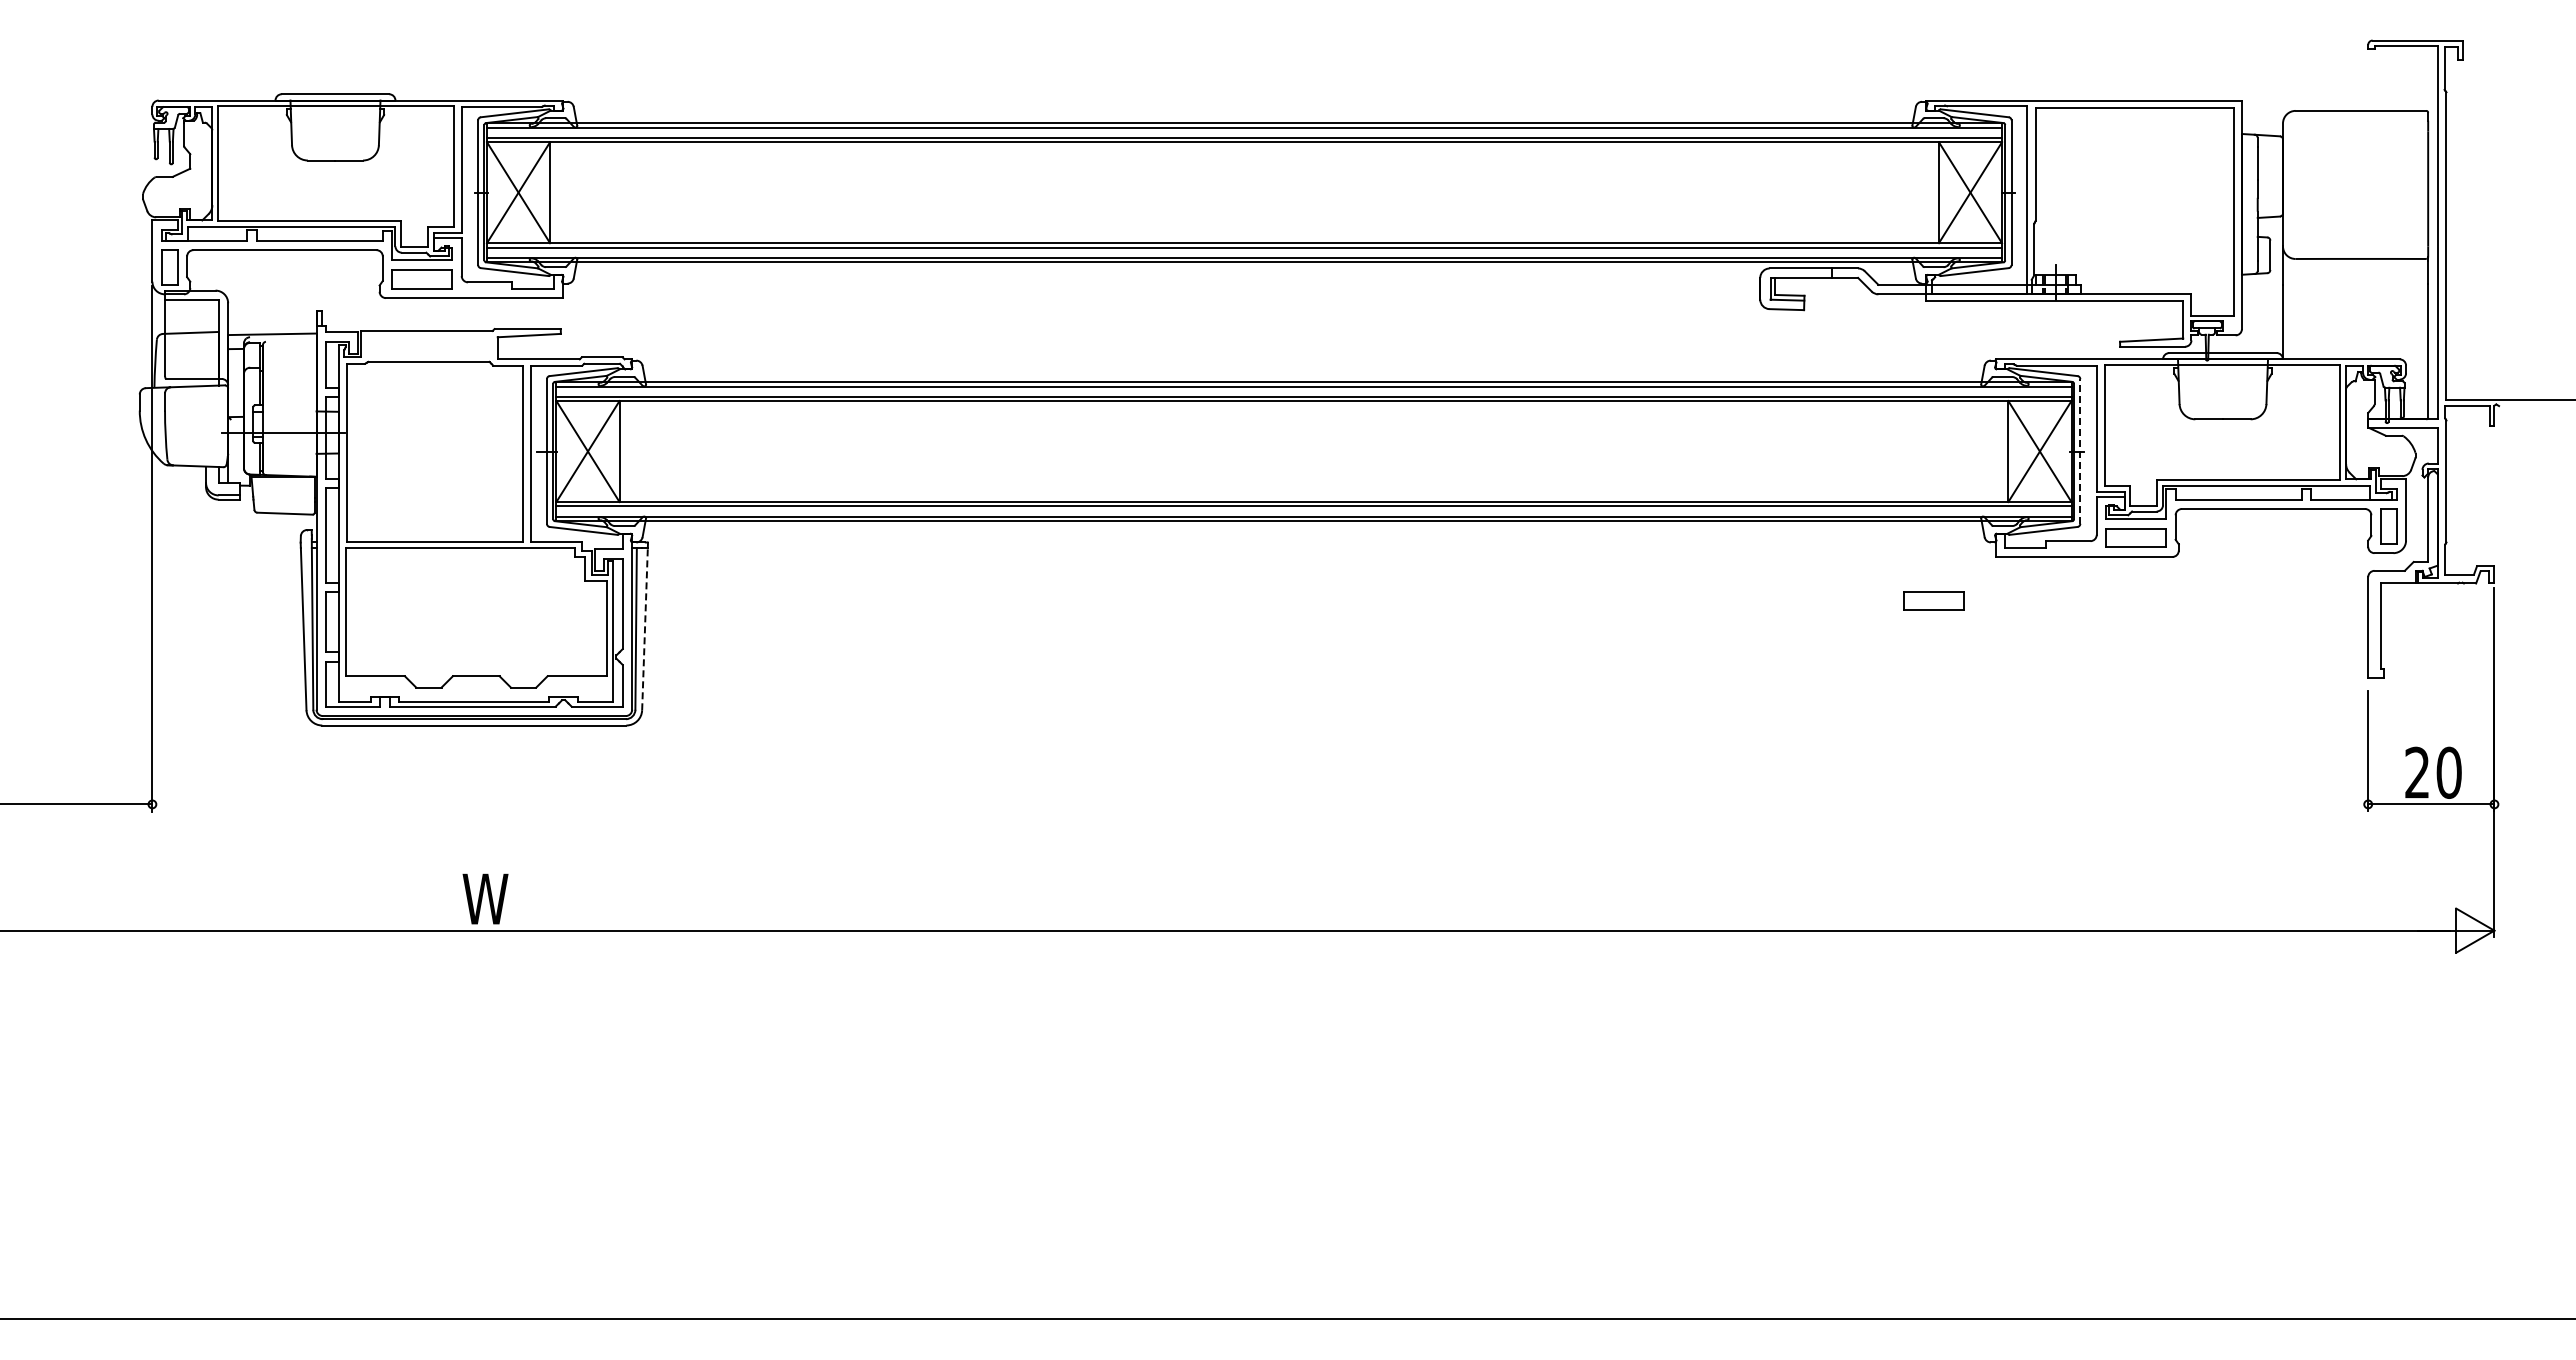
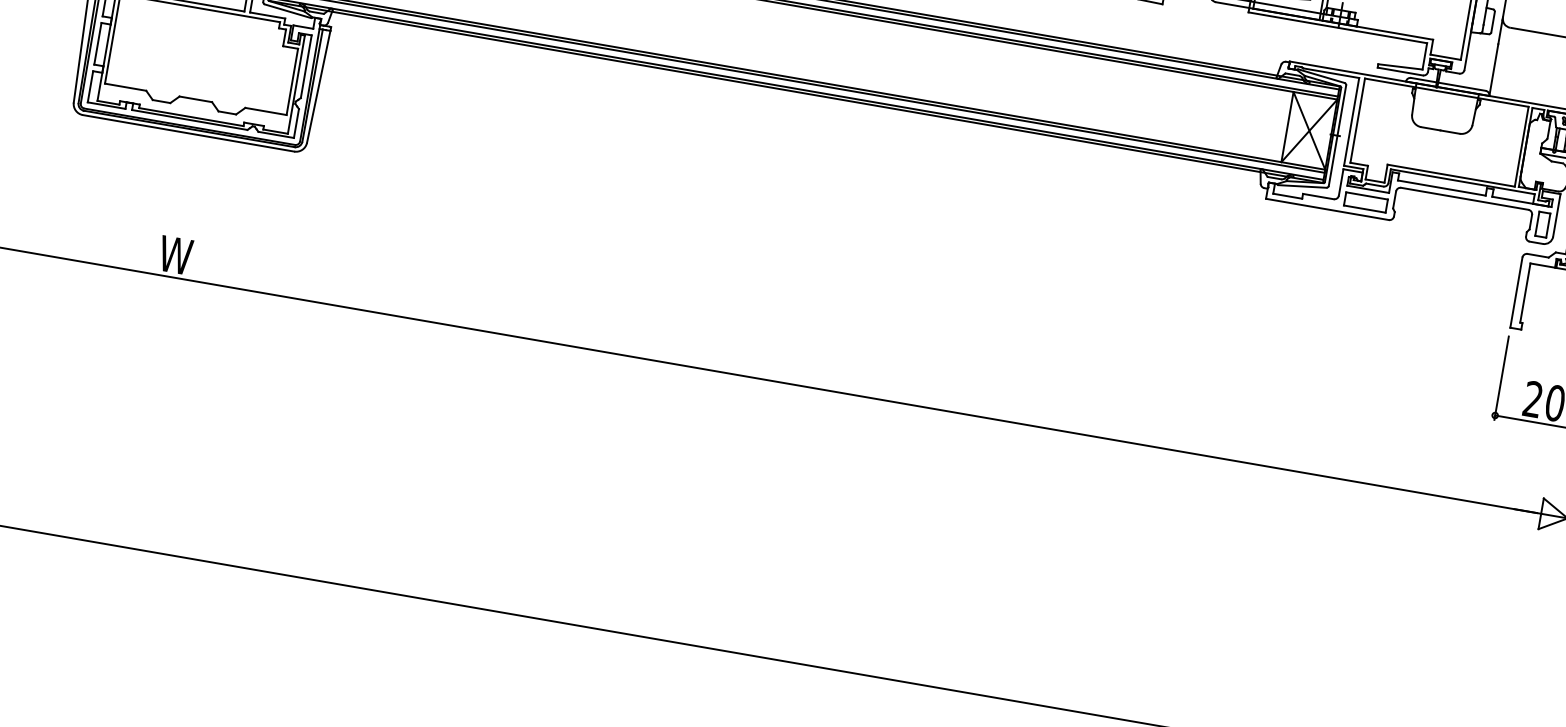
line: (2080, 451) -> (1337, 135), dashed -> solid
part: (1933, 600) -> (1217, 221), removed
line: (645, 628) -> (319, 86), dashed -> solid

